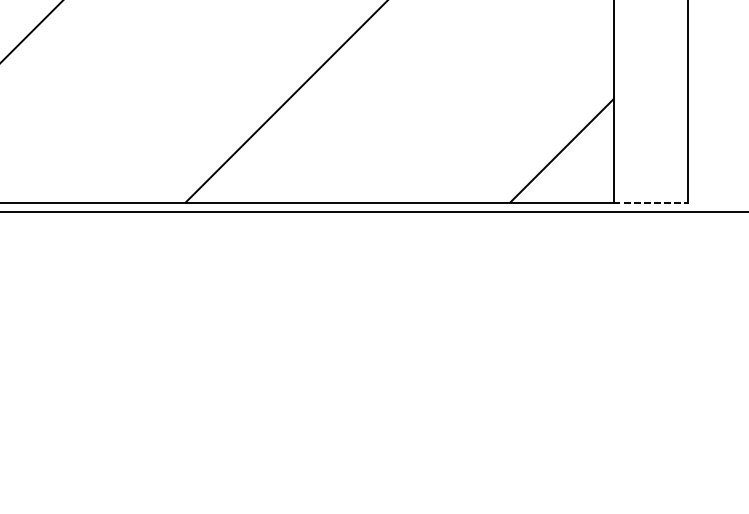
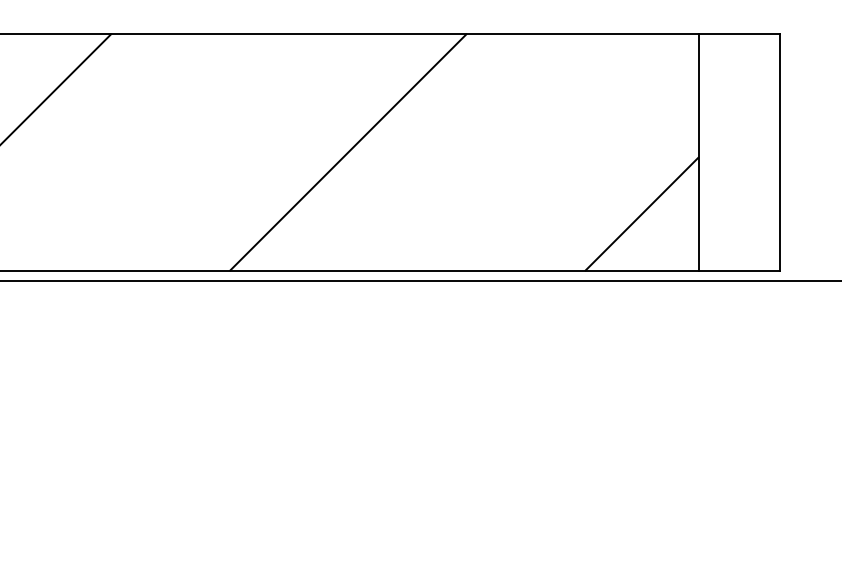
line: (651, 203) -> (739, 271), dashed -> solid

